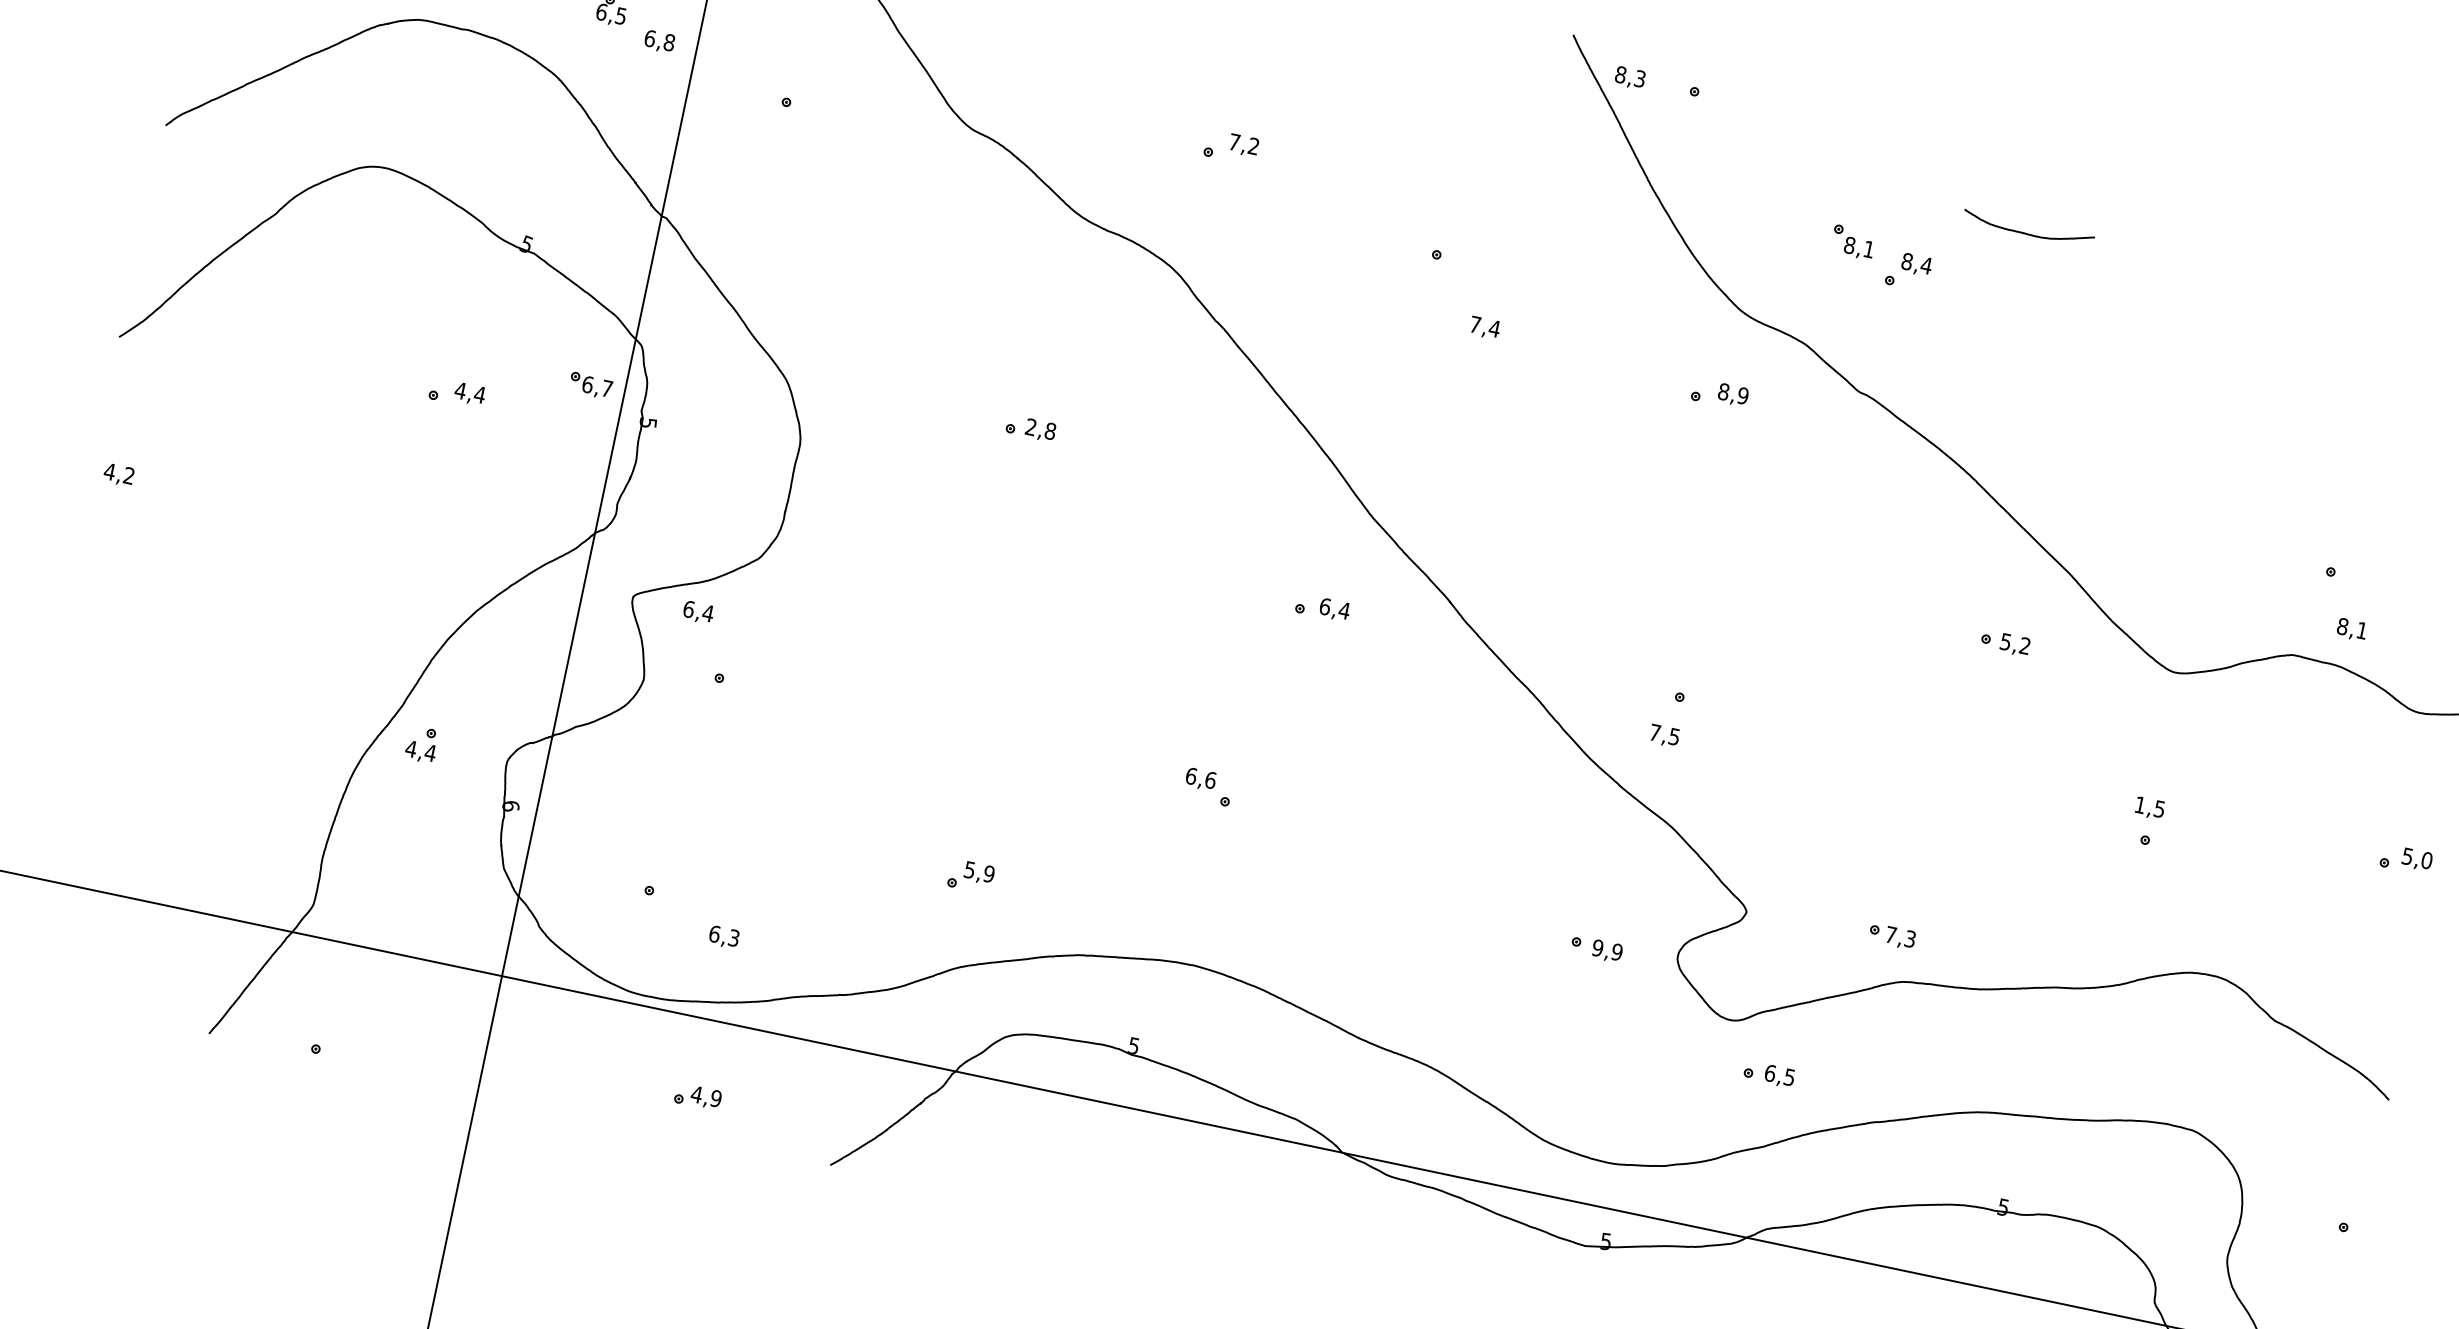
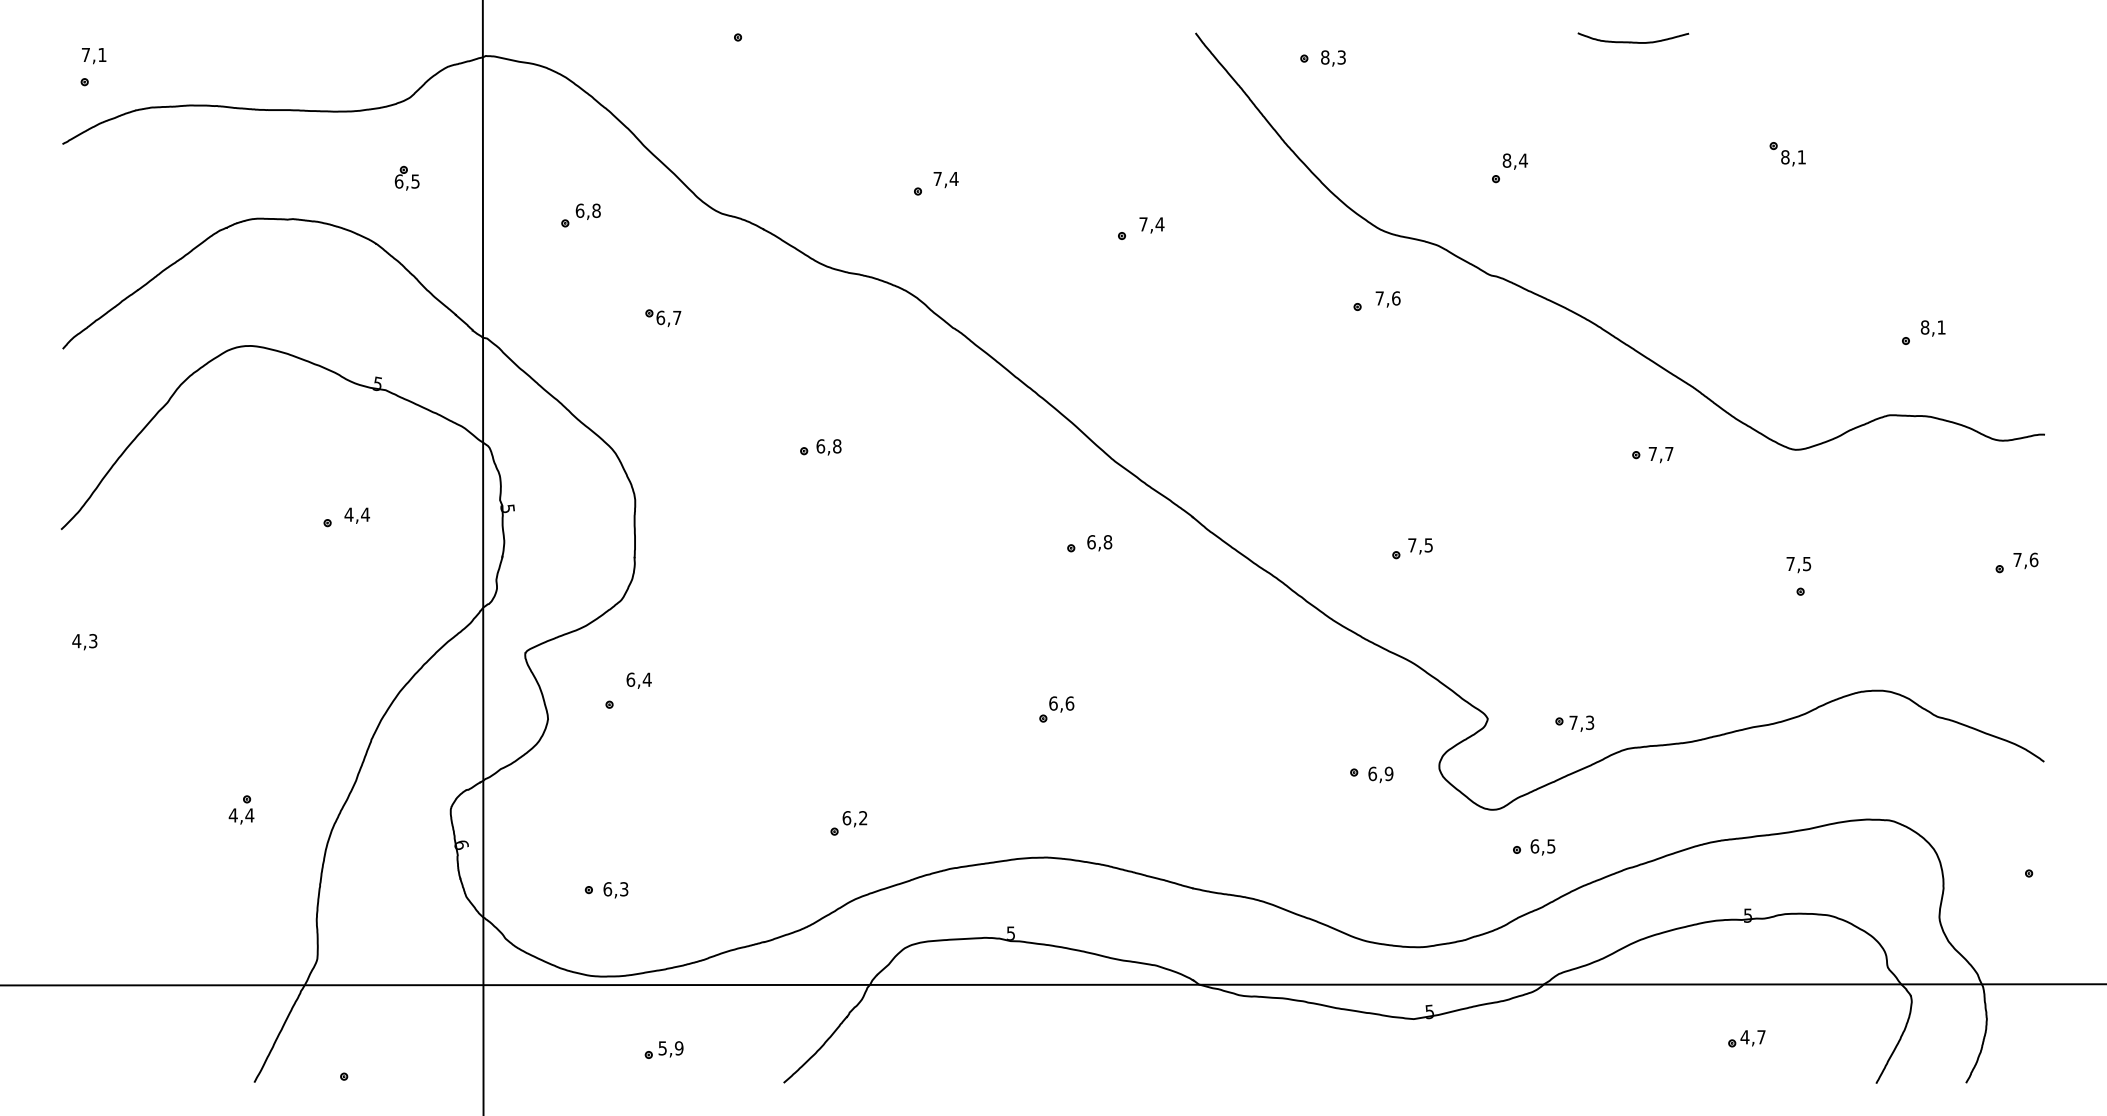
text: (658, 41) -> (587, 211), moved
text: (1630, 78) -> (1333, 58), moved
text: (1253, 145) -> (953, 178), 7,2 -> 7,4
curve: (2027, 232) -> (1633, 41), moved
part: (1852, 242) -> (1787, 154), moved
text: (1484, 328) -> (1151, 225), moved
part: (591, 384) -> (663, 317), moved
text: (1732, 393) -> (1387, 298), 8,9 -> 7,6
text: (1030, 427) -> (820, 446), 2,8 -> 6,8
text: (129, 476) -> (93, 641), 4,2 -> 4,3
text: (1343, 610) -> (1107, 542), 6,4 -> 6,8
text: (697, 612) -> (638, 680), moved
text: (2351, 629) -> (1932, 328), moved
text: (2014, 643) -> (1660, 453), 5,2 -> 7,7
text: (1664, 736) -> (1420, 546), moved
part: (422, 744) -> (241, 809), moved
text: (1200, 779) -> (1061, 704), moved
text: (2140, 804) -> (1790, 563), 1,5 -> 7,5
text: (2417, 857) -> (2025, 559), 5,0 -> 7,6
text: (978, 872) -> (854, 818), 5,9 -> 6,2
part: (1891, 936) -> (1574, 723), moved
text: (723, 937) -> (615, 890), moved
text: (1597, 947) -> (1372, 773), 9,9 -> 6,9
text: (696, 1094) -> (662, 1048), 4,9 -> 5,9

